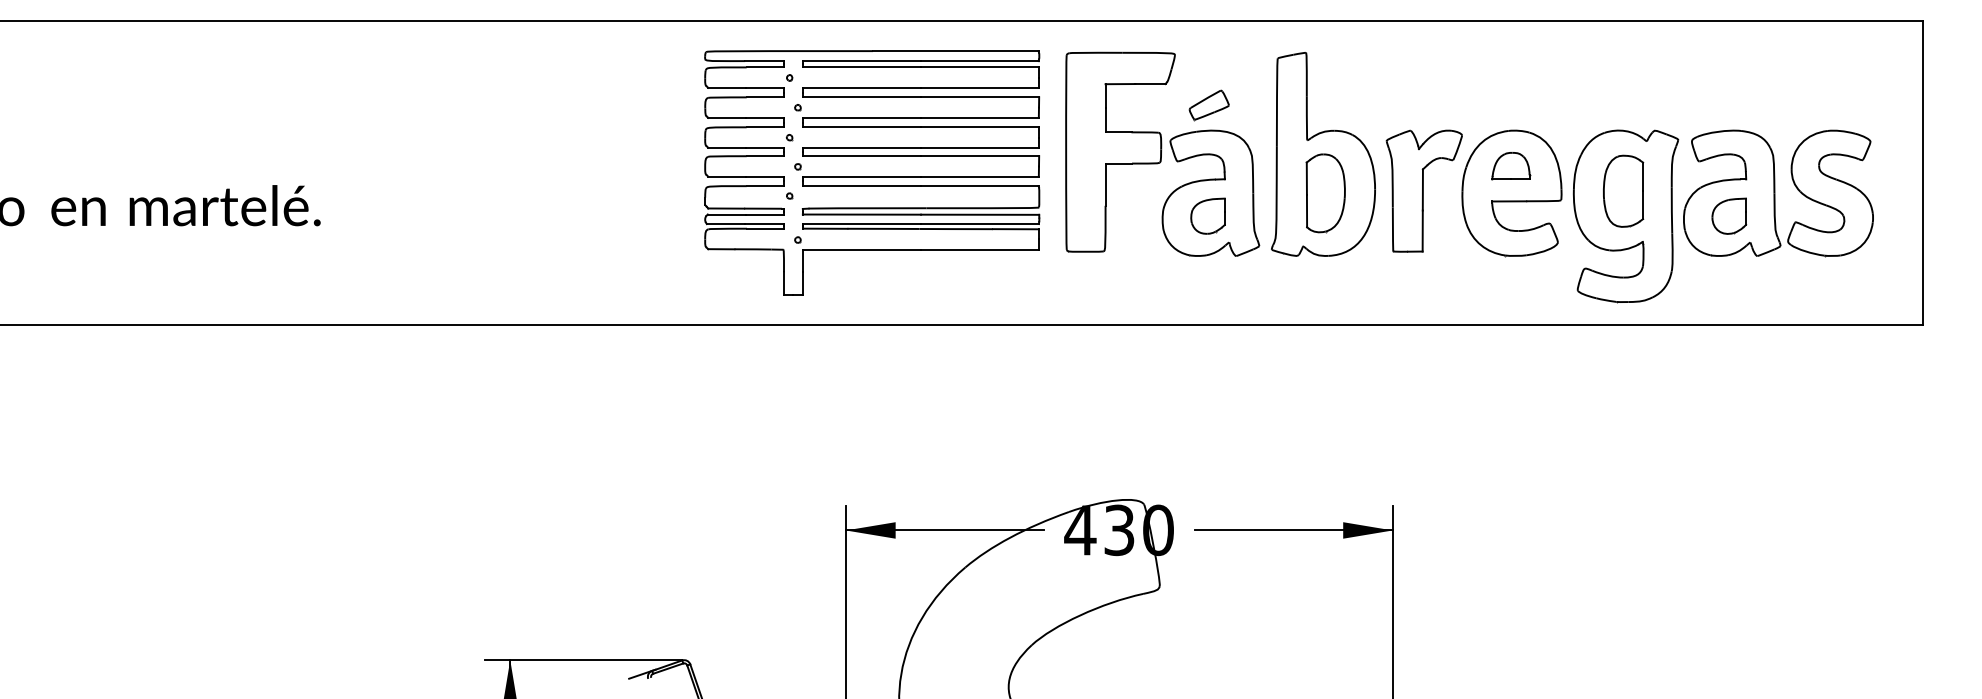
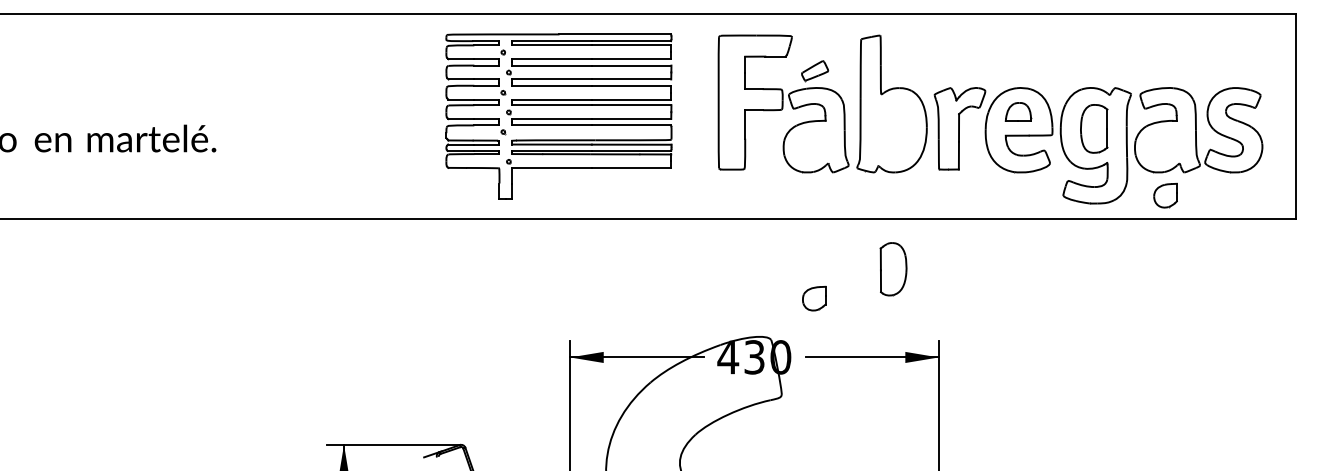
part: (871, 172) -> (558, 116), moved
part: (1325, 193) -> (893, 269), moved
part: (1208, 215) -> (814, 298), moved
part: (1729, 215) -> (1165, 195), moved

